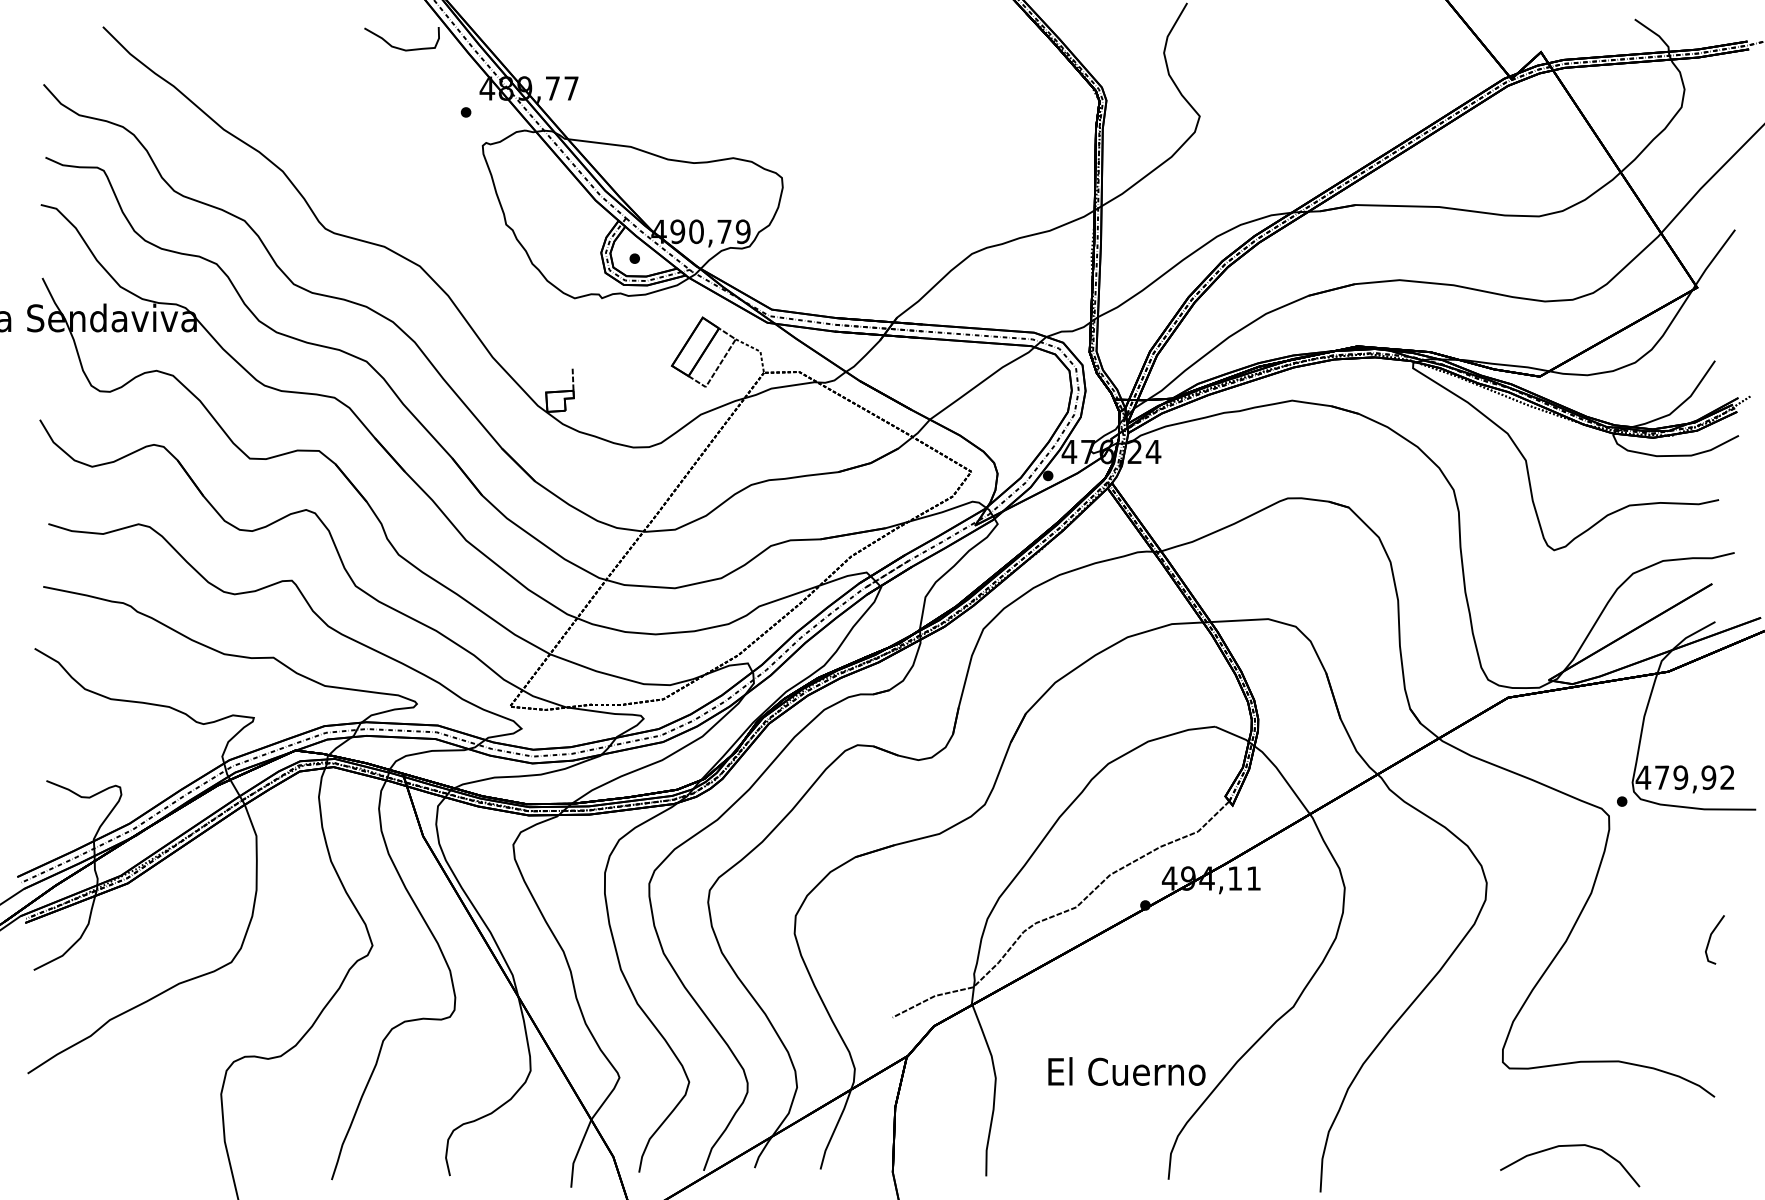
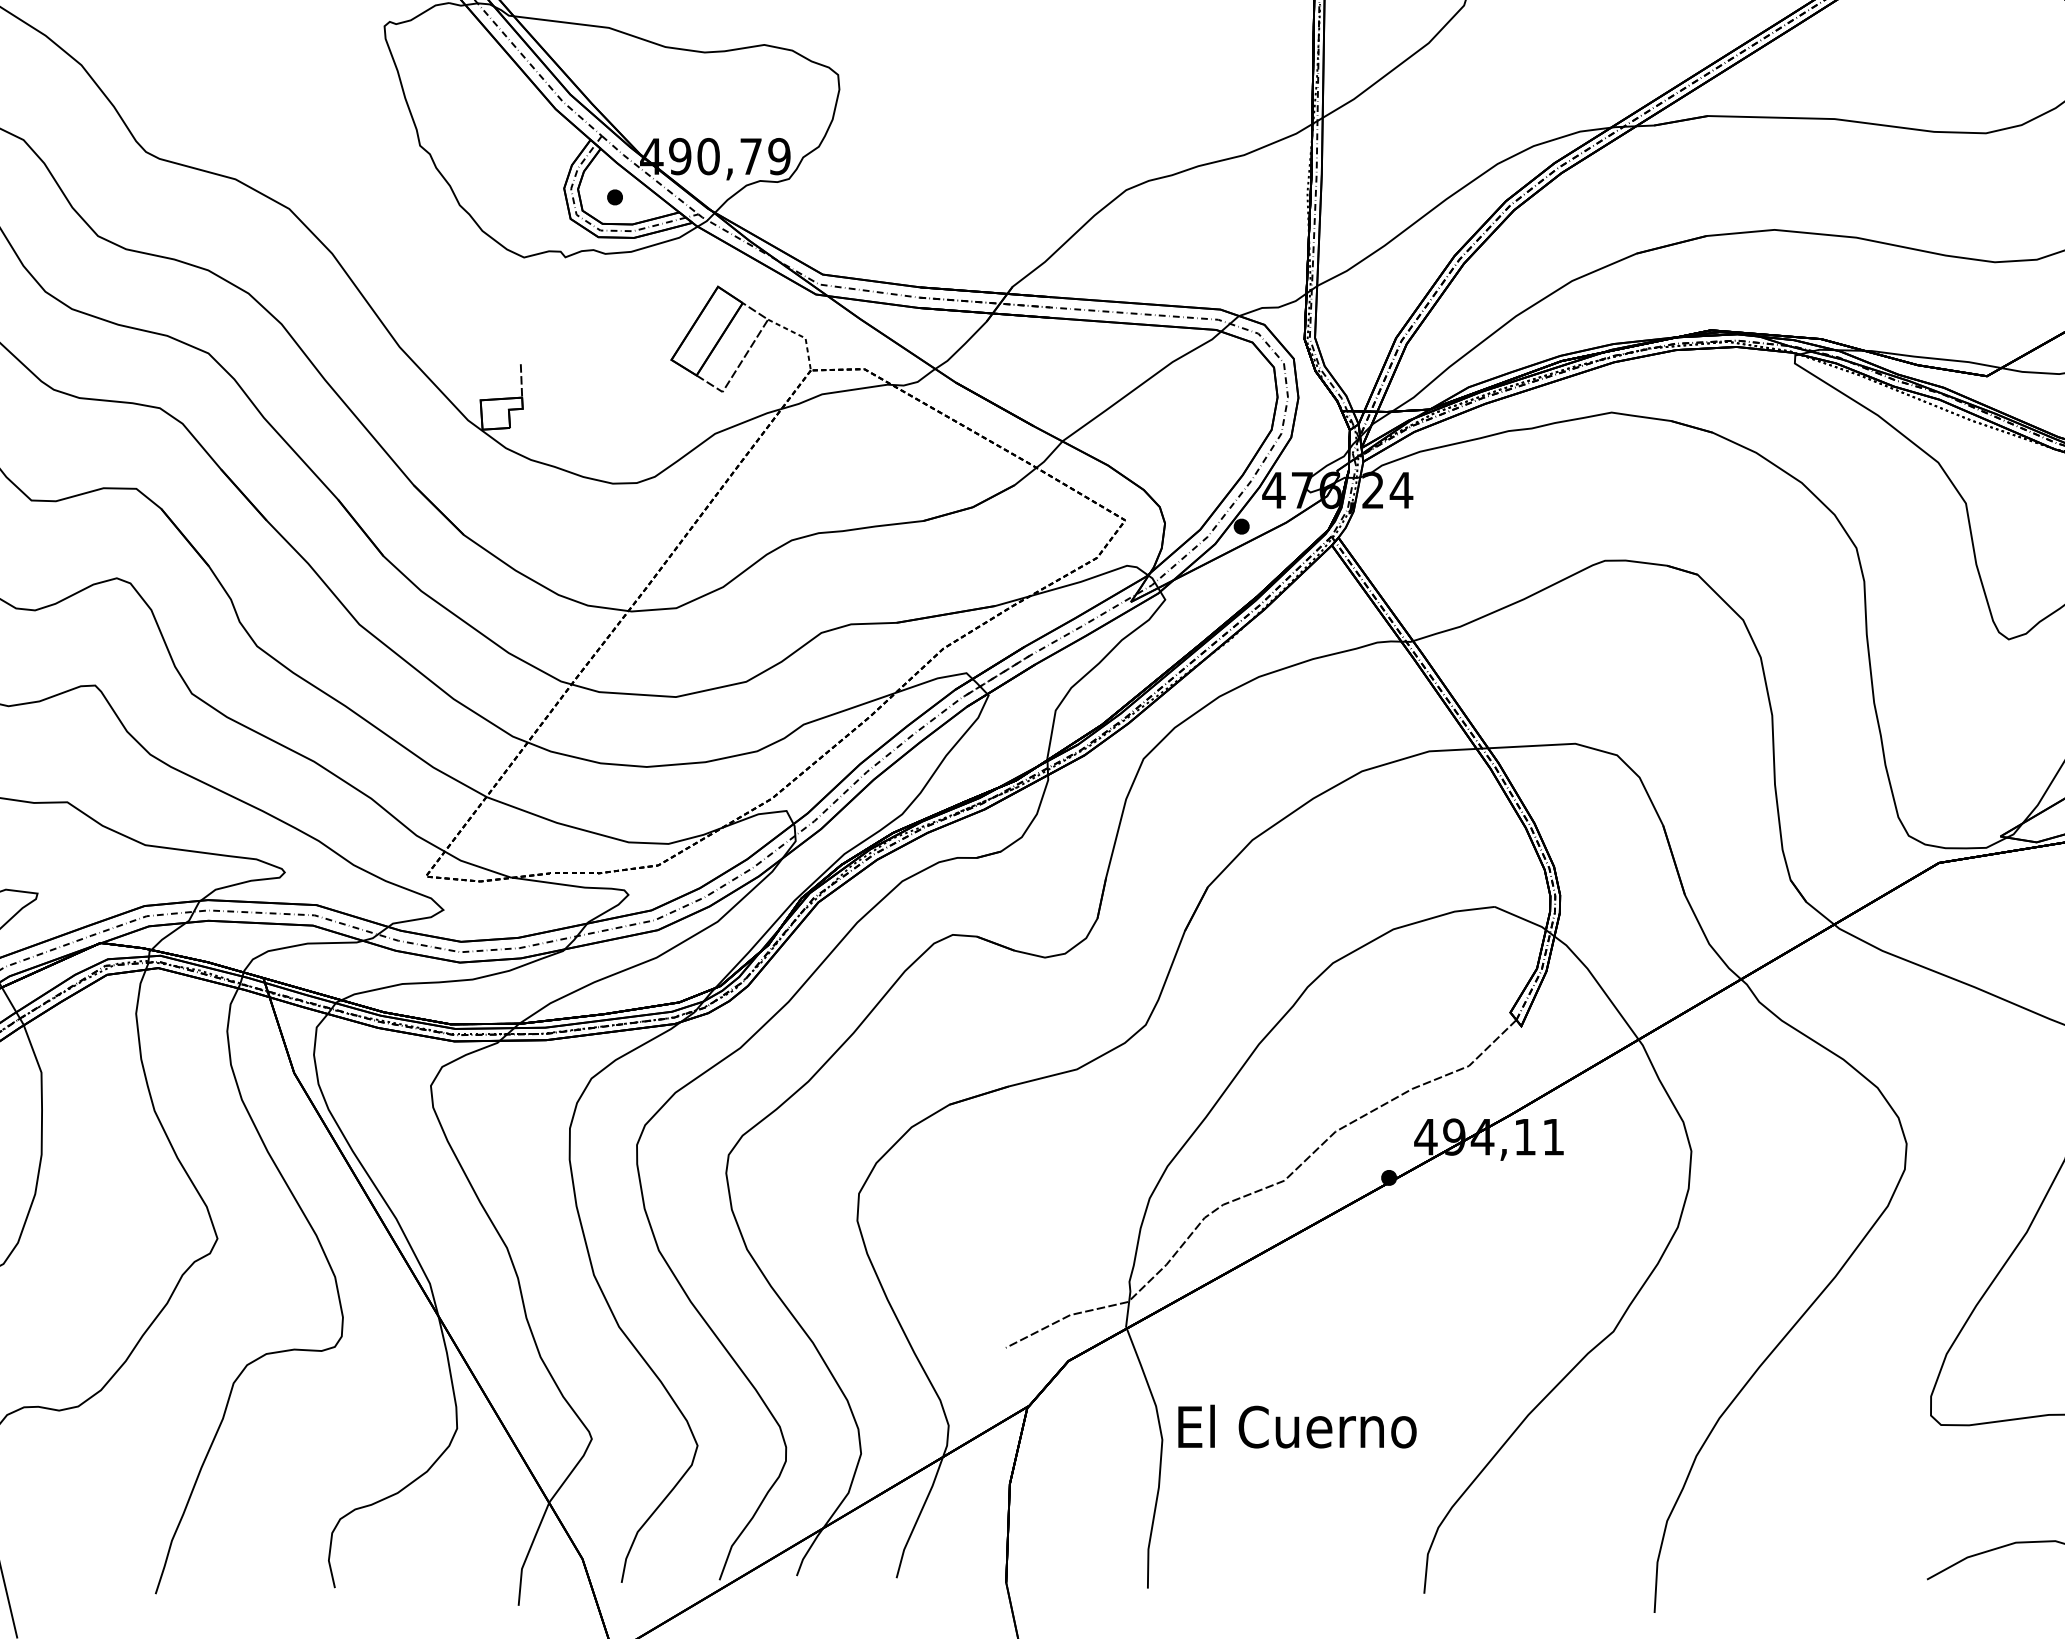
text: (1126, 1071) -> (1296, 1426), moved

